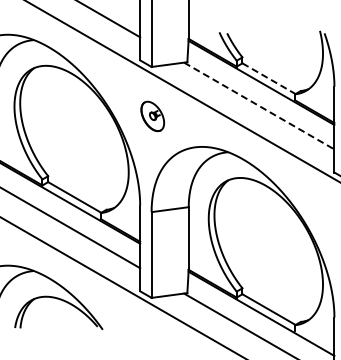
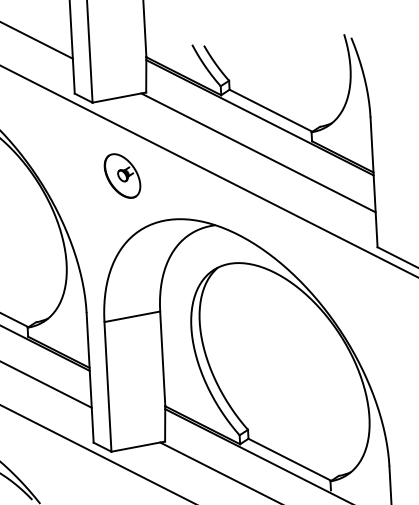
line: (269, 78) -> (271, 110), dashed -> solid
line: (259, 106) -> (258, 153), dashed -> solid
part: (152, 116) -> (122, 176), moved

